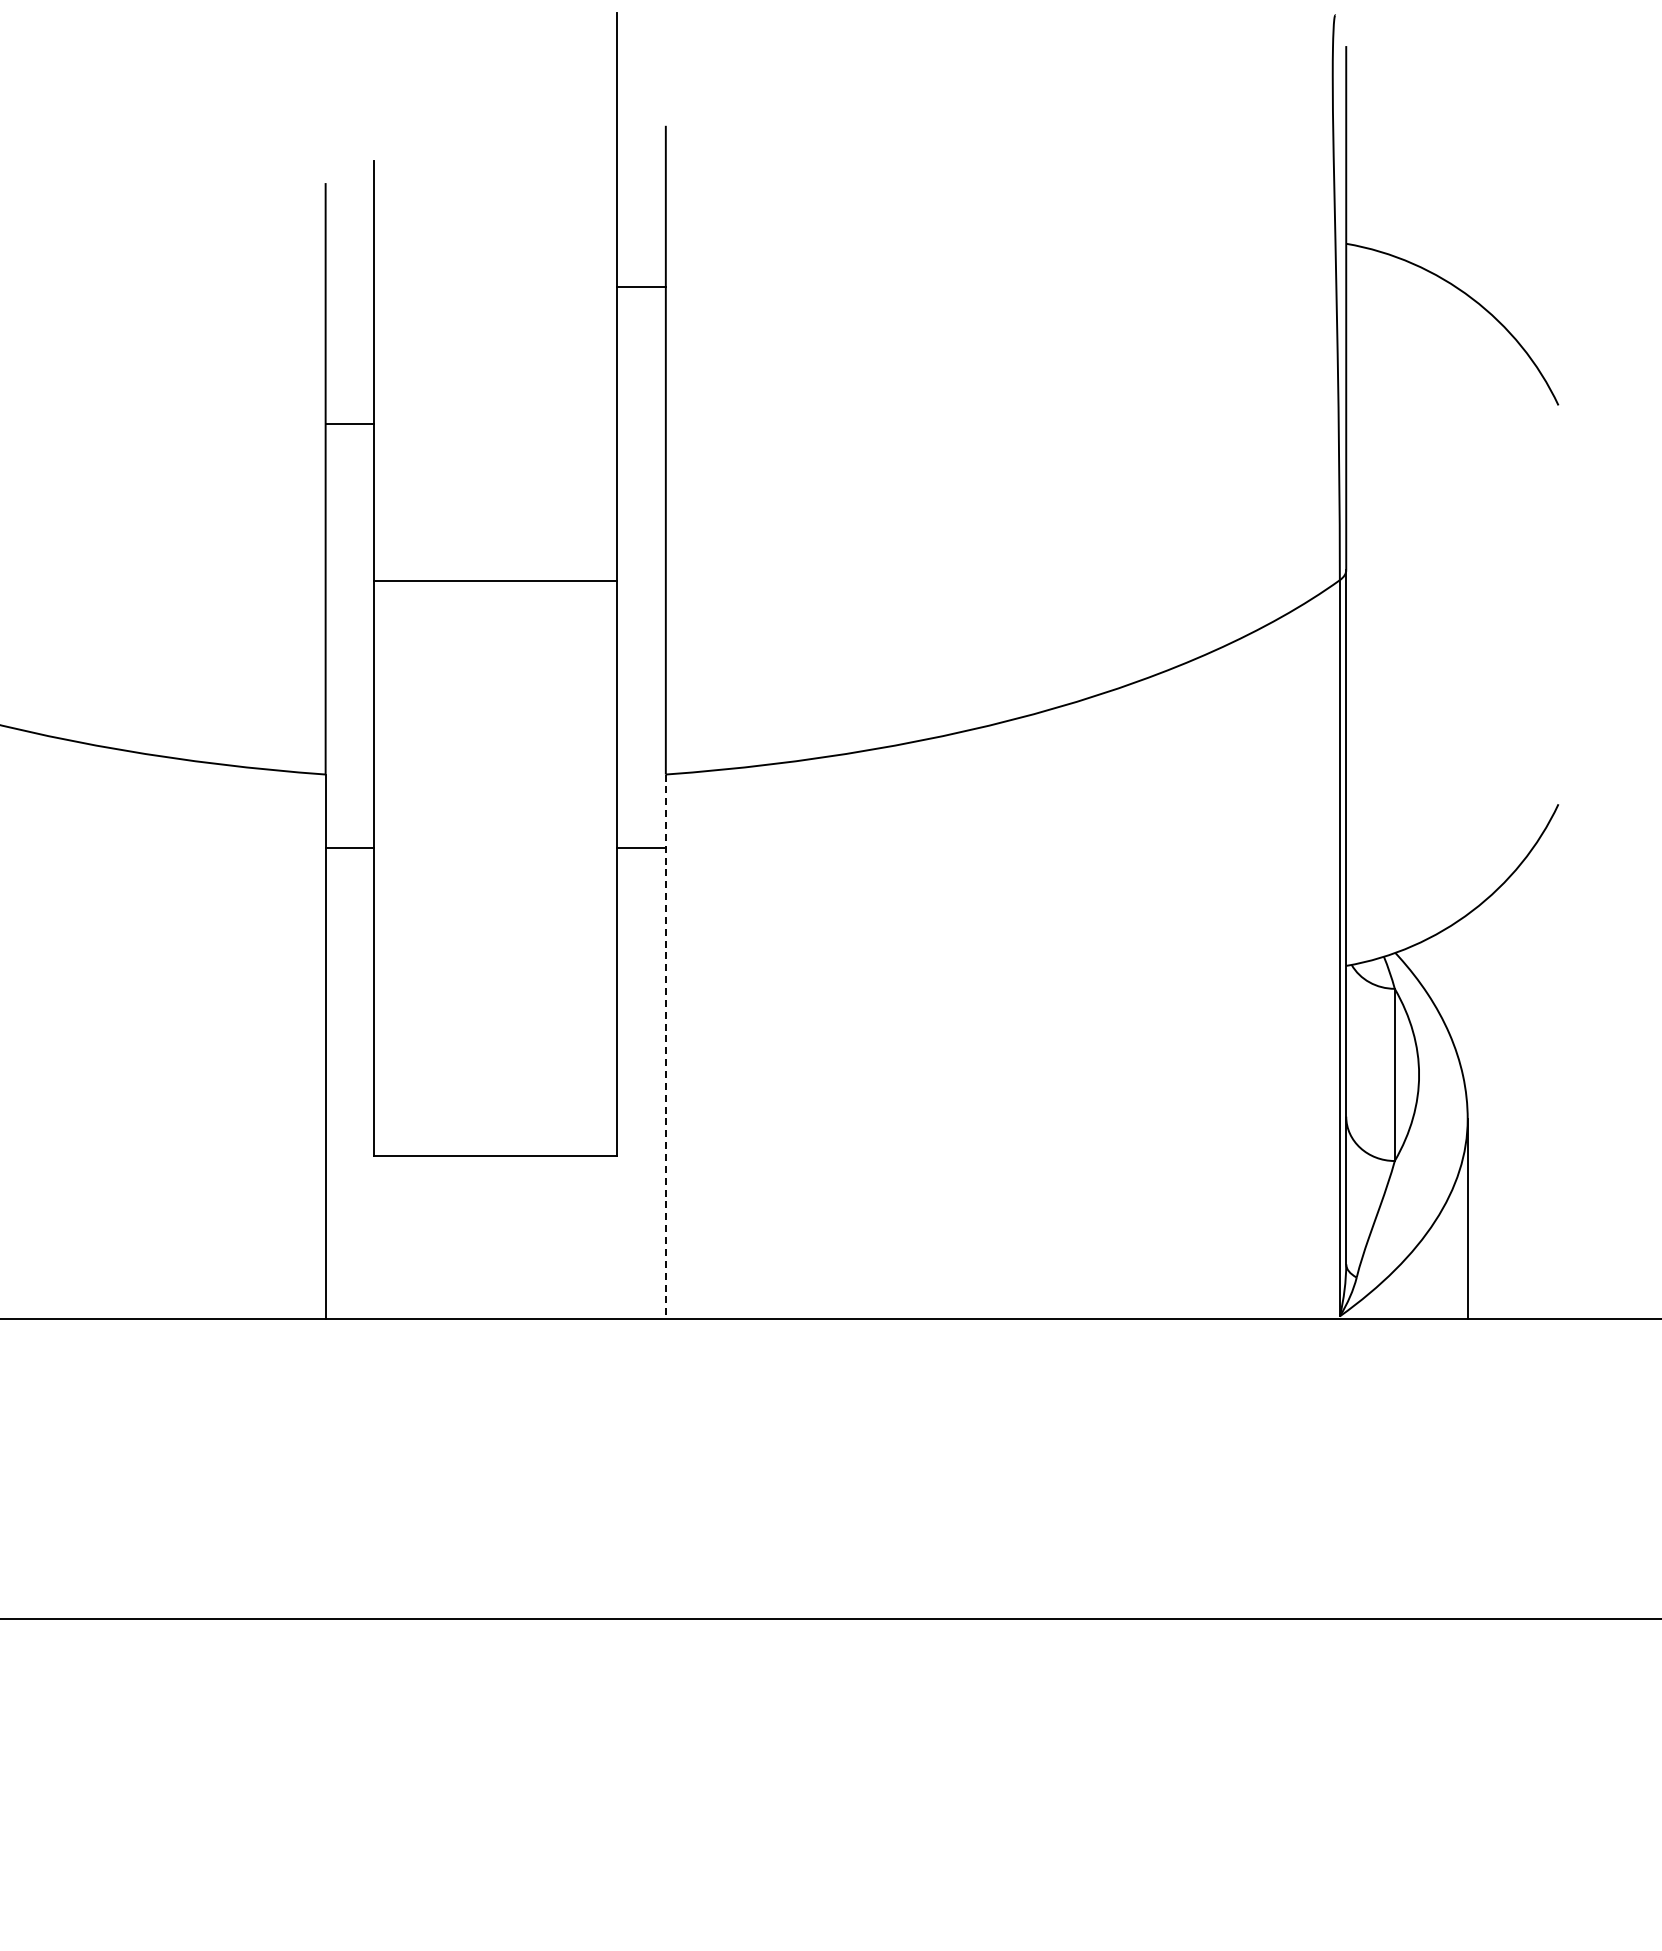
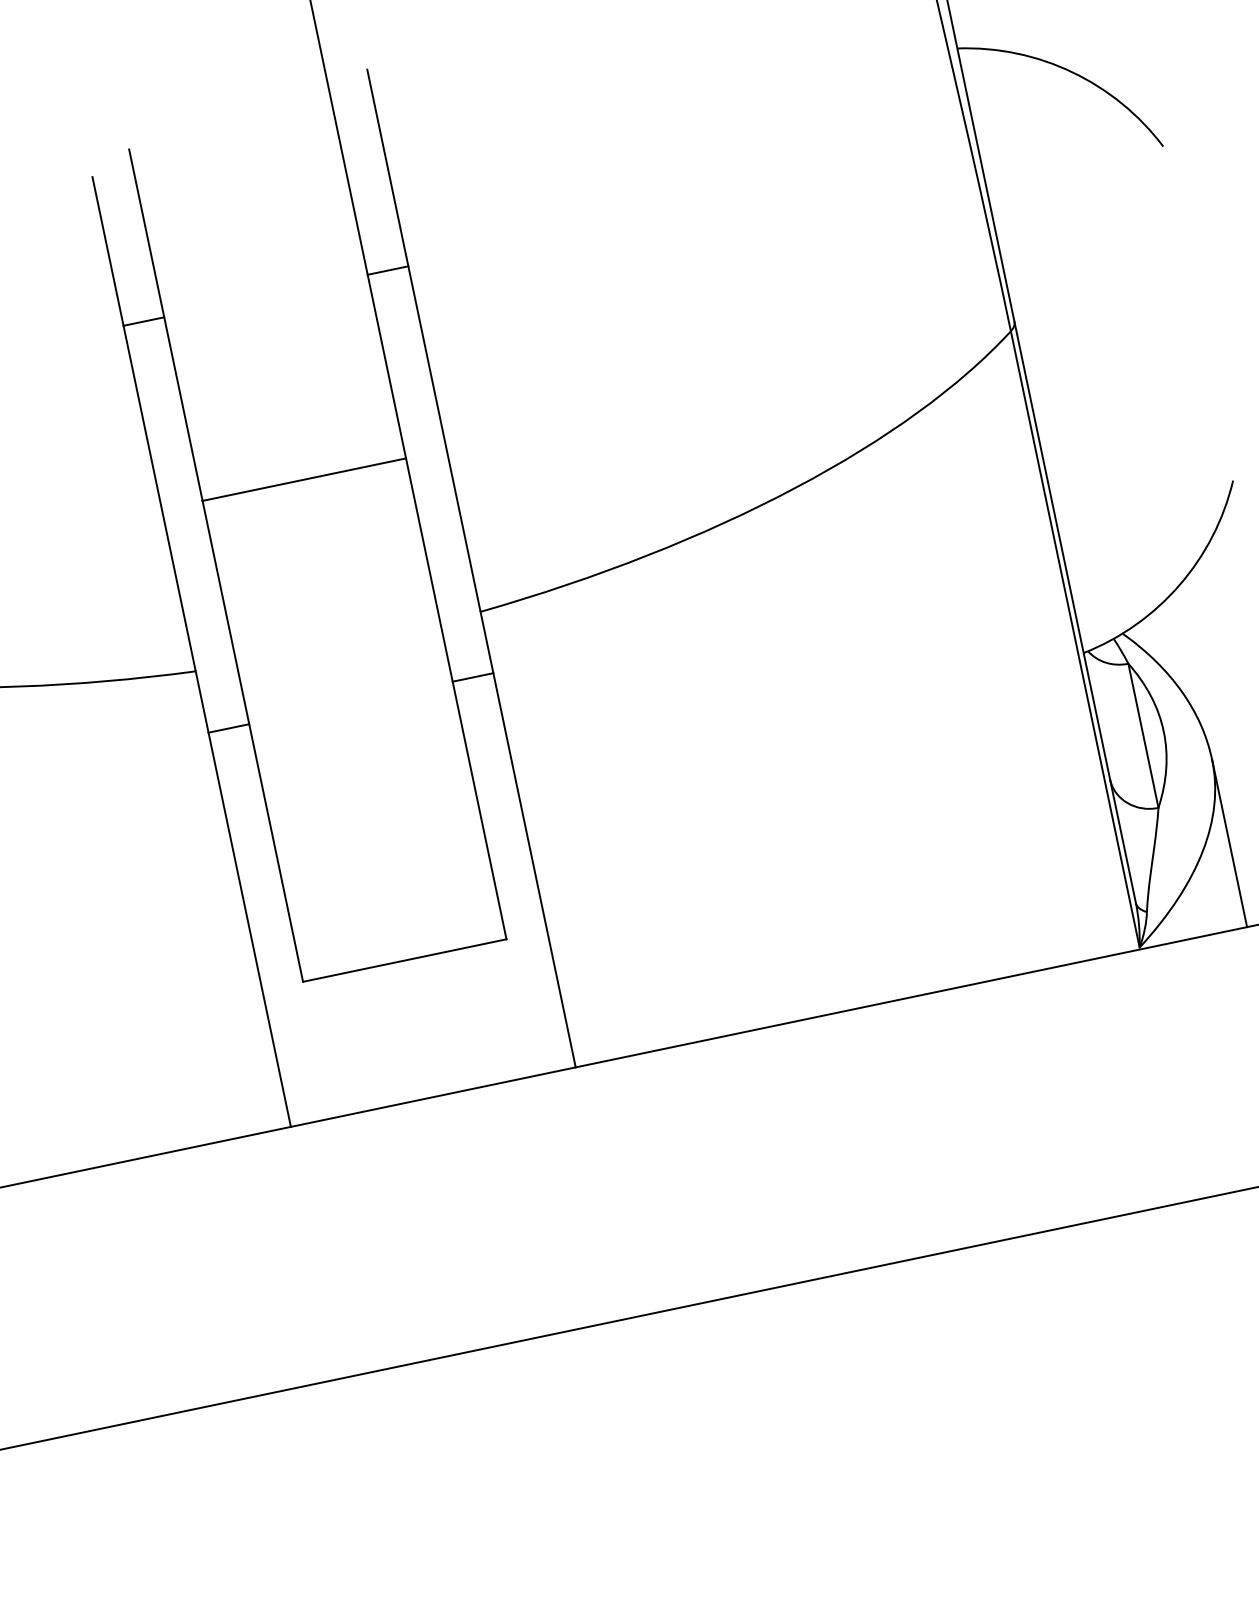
line: (641, 286) -> (387, 270), moved
line: (349, 423) -> (143, 321), moved
line: (665, 1047) -> (528, 840), dashed -> solid

